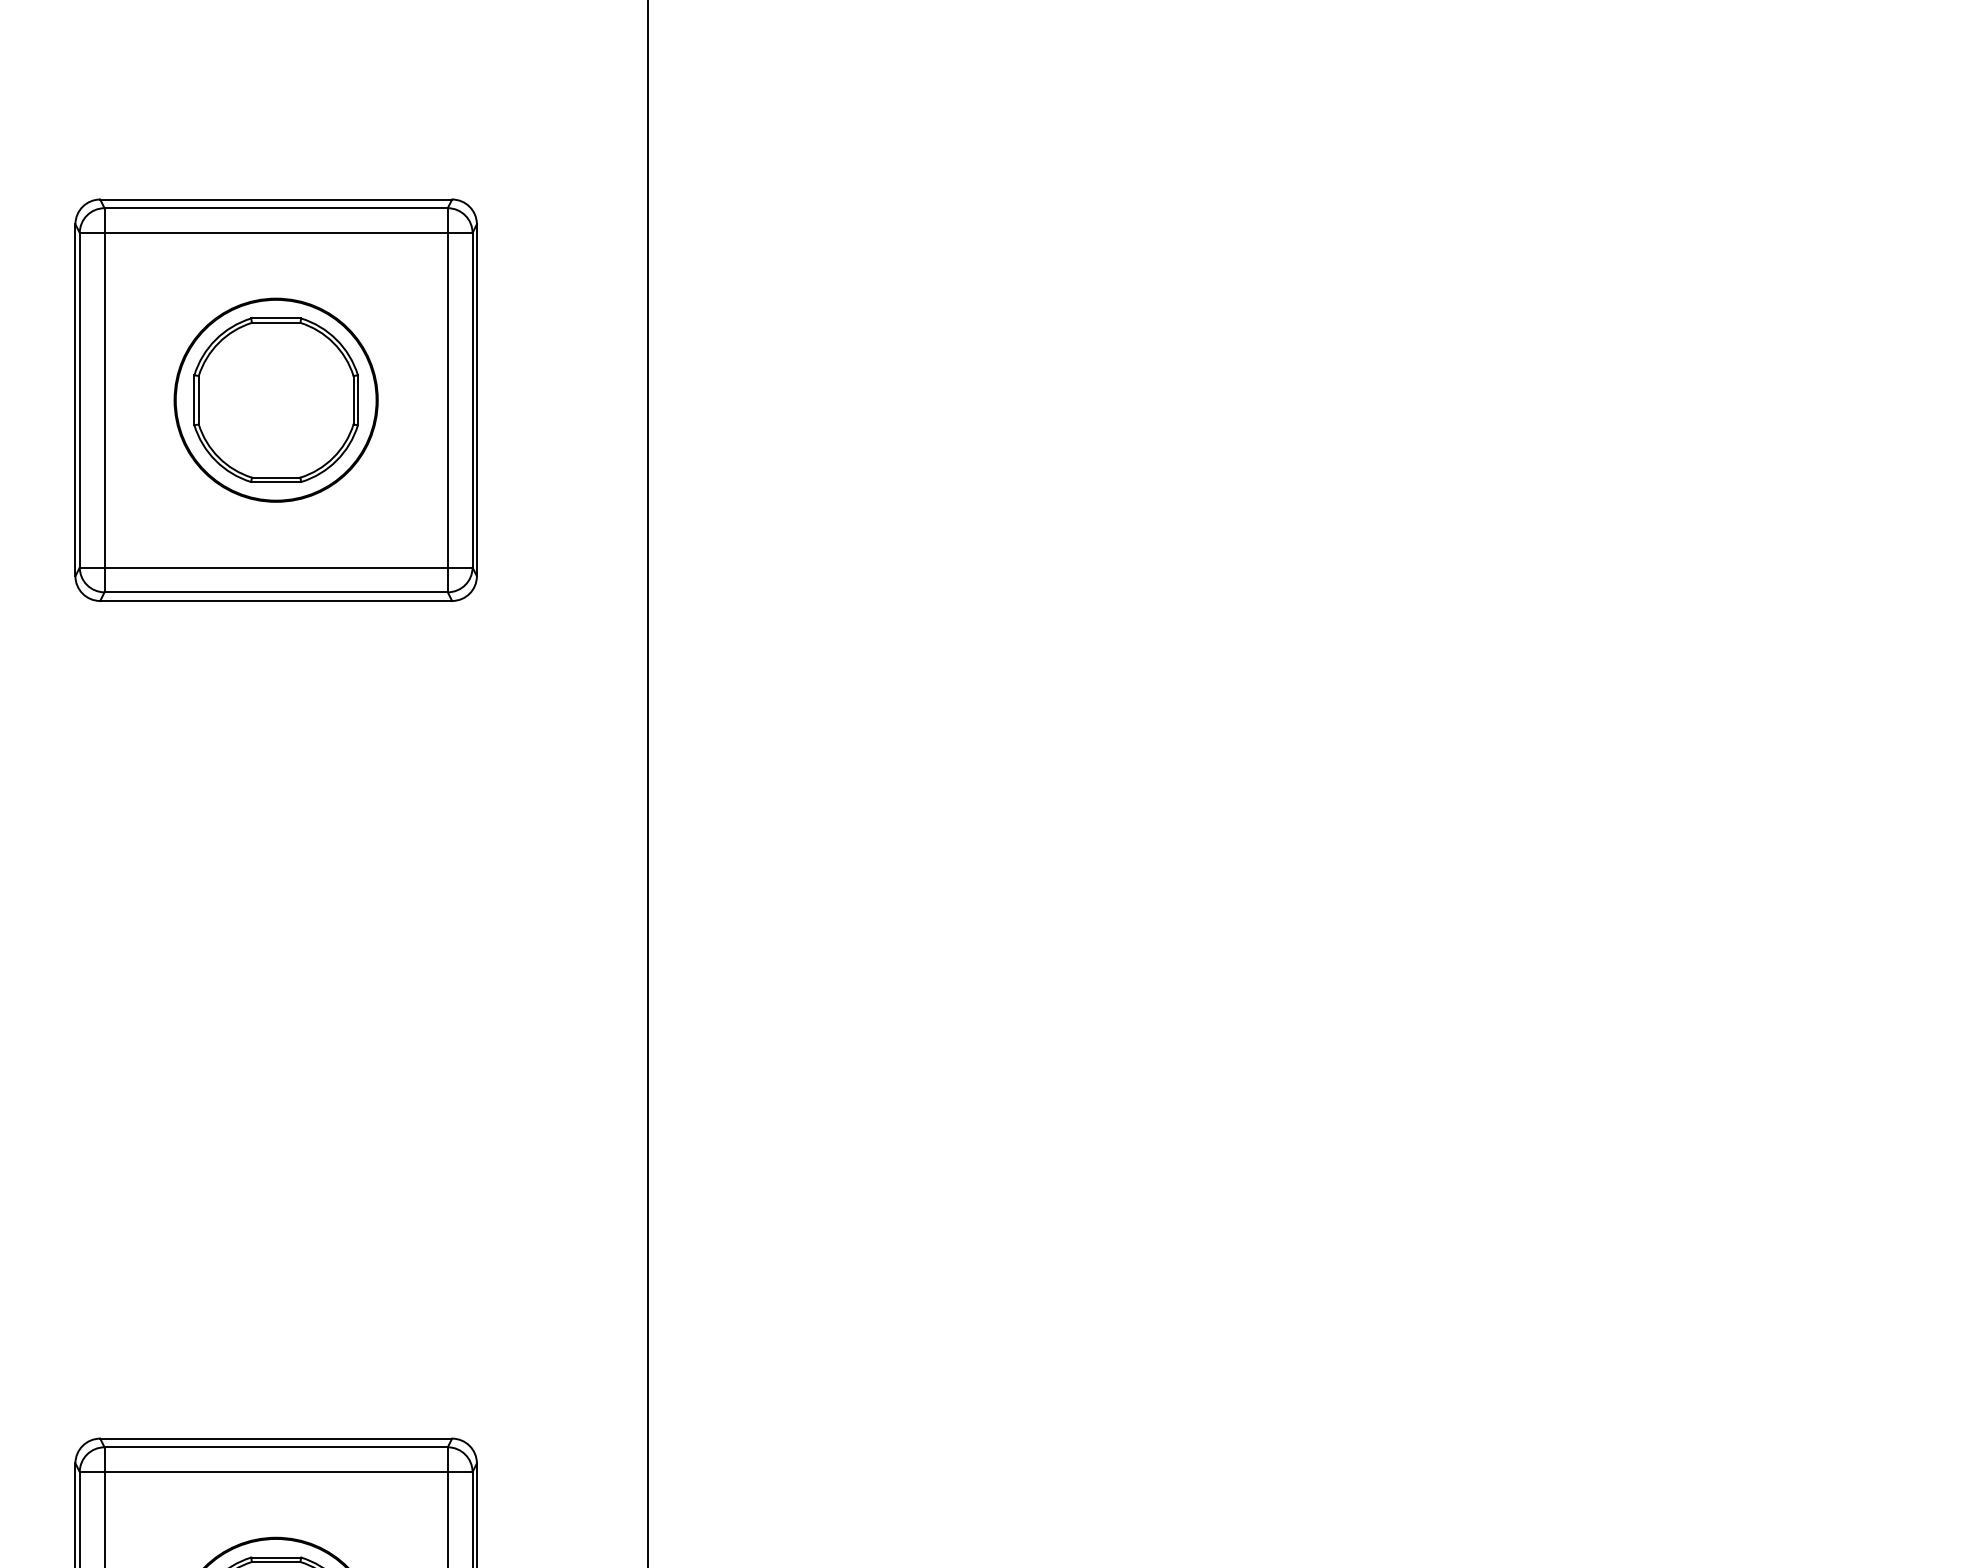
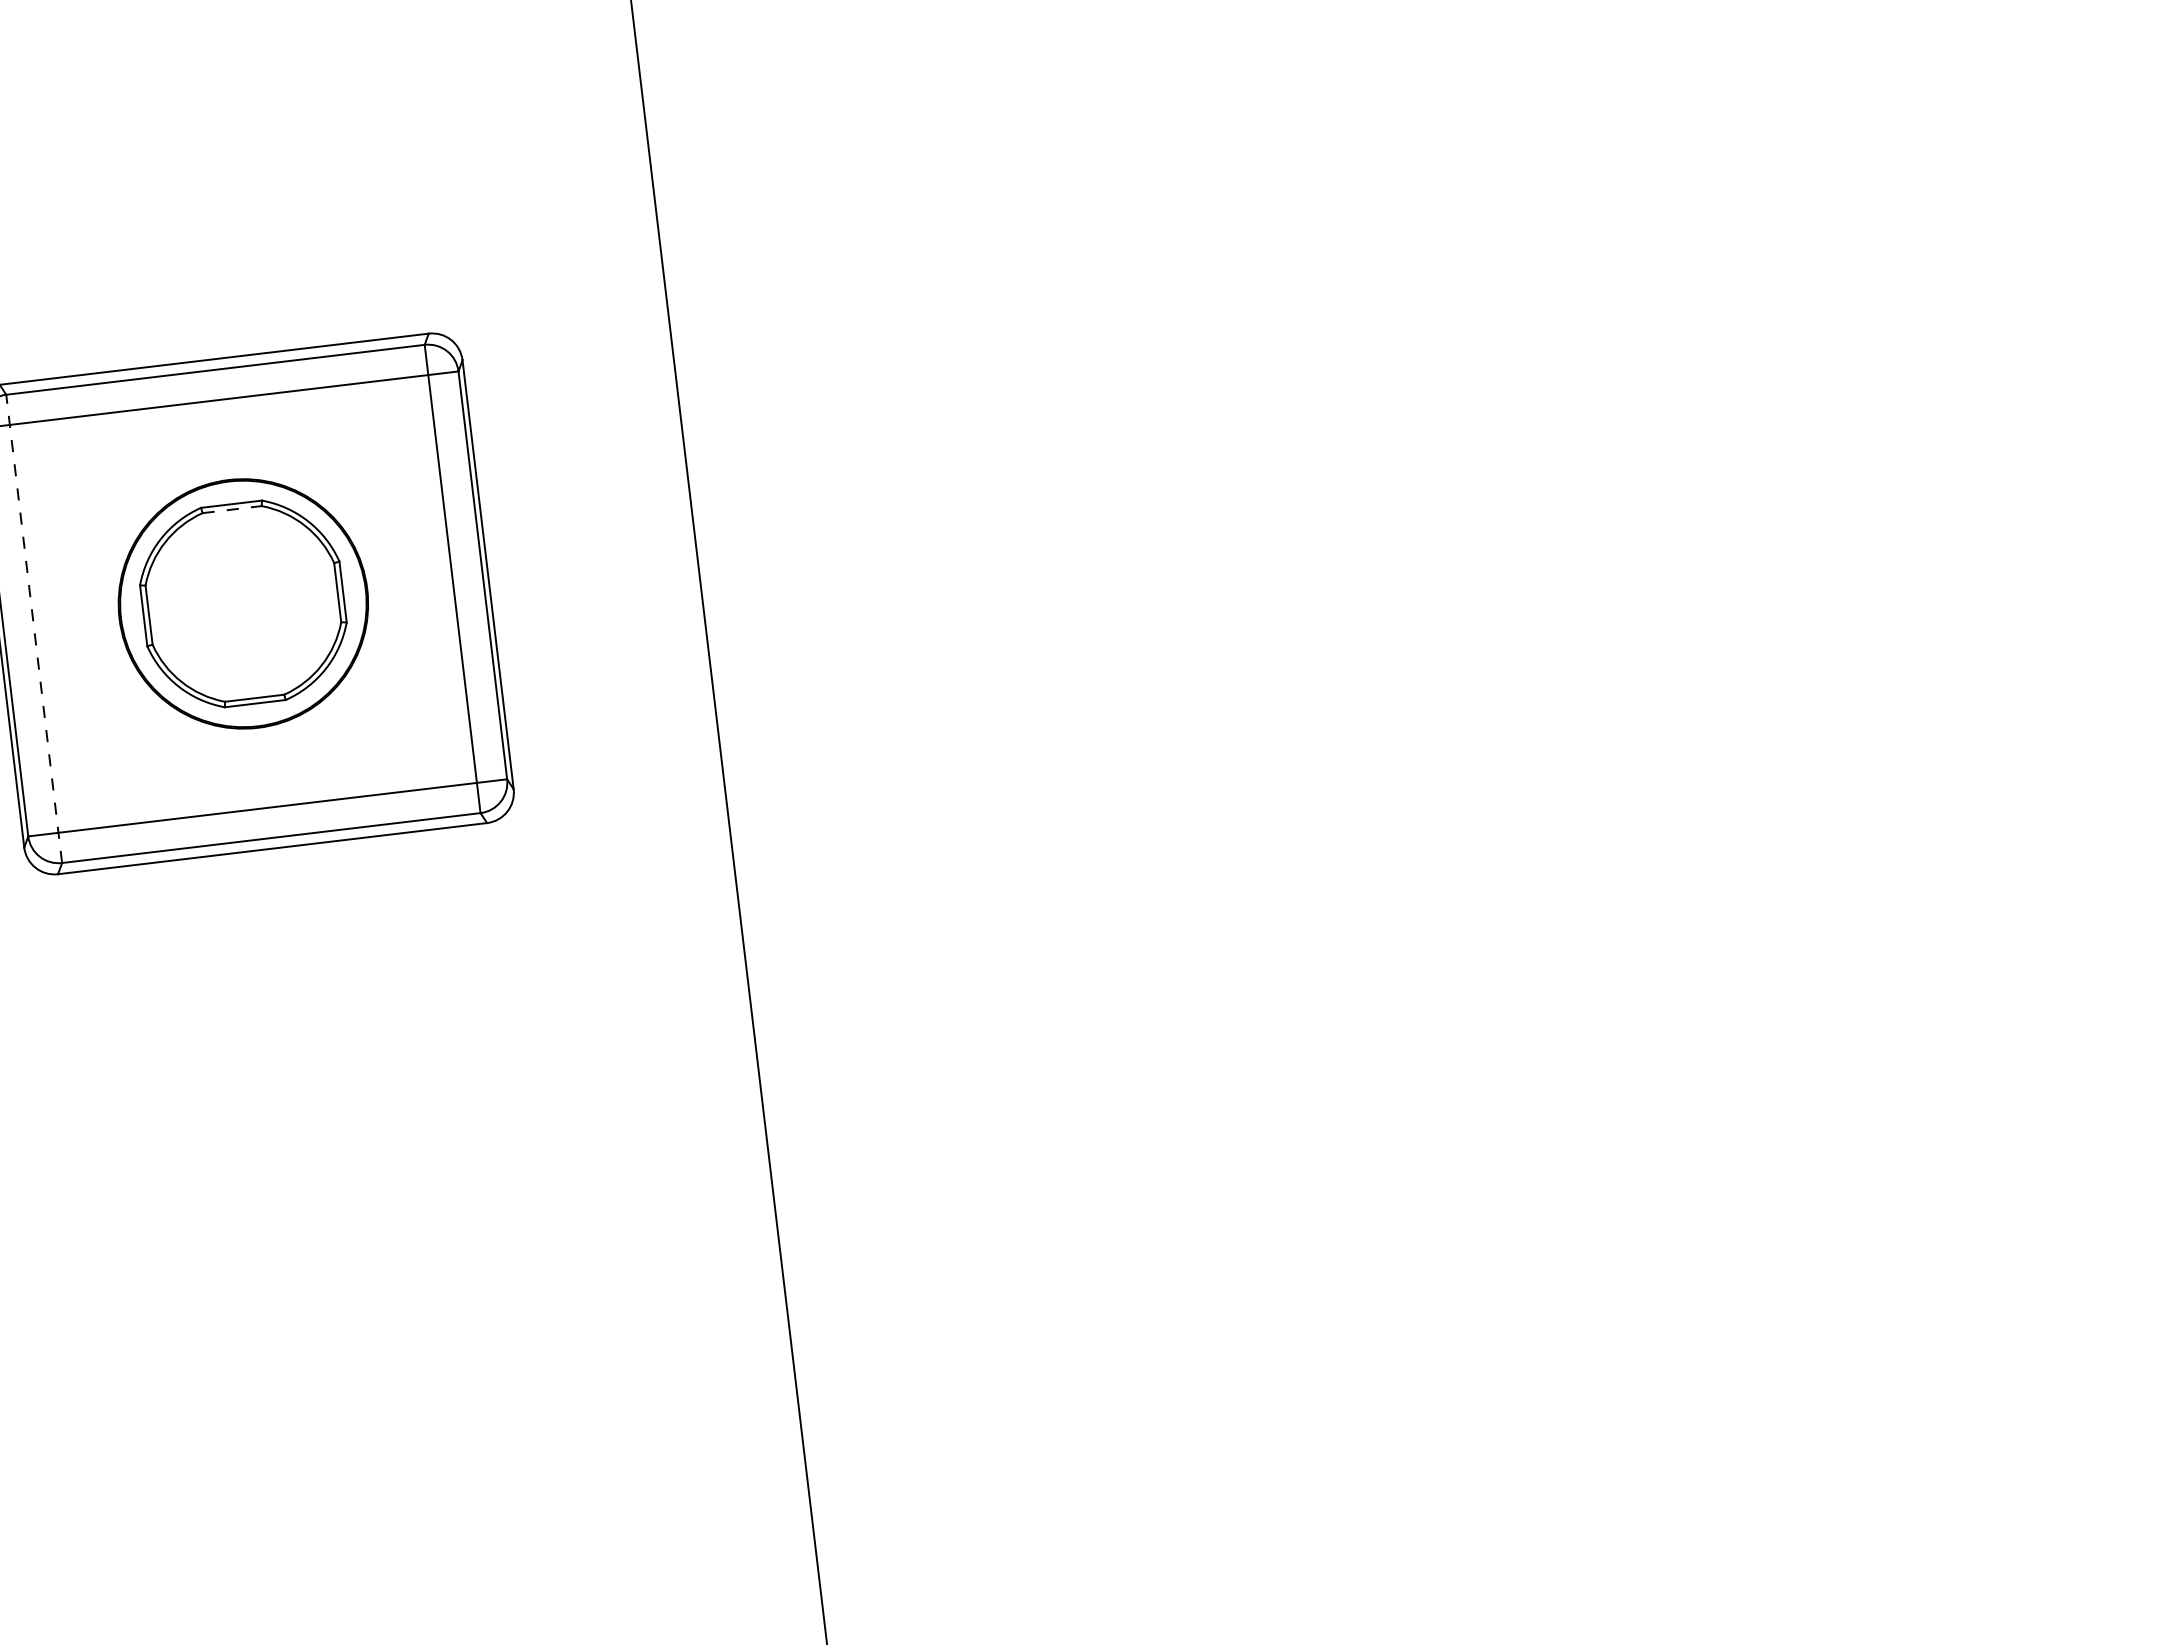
line: (276, 322) -> (232, 509), solid -> dashed
line: (104, 399) -> (33, 627), solid -> dashed

